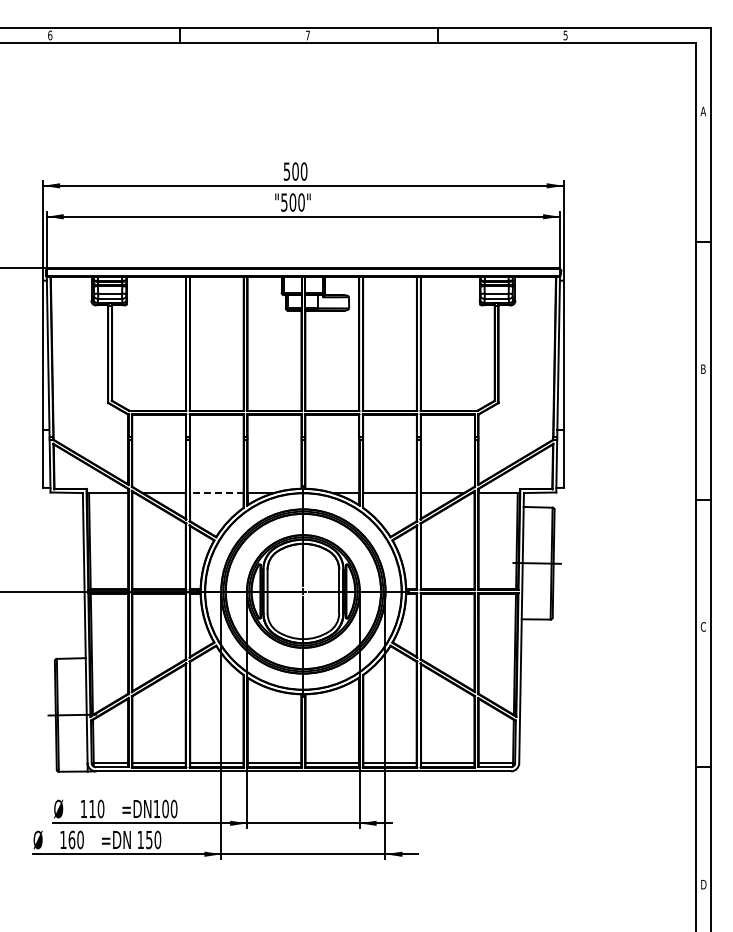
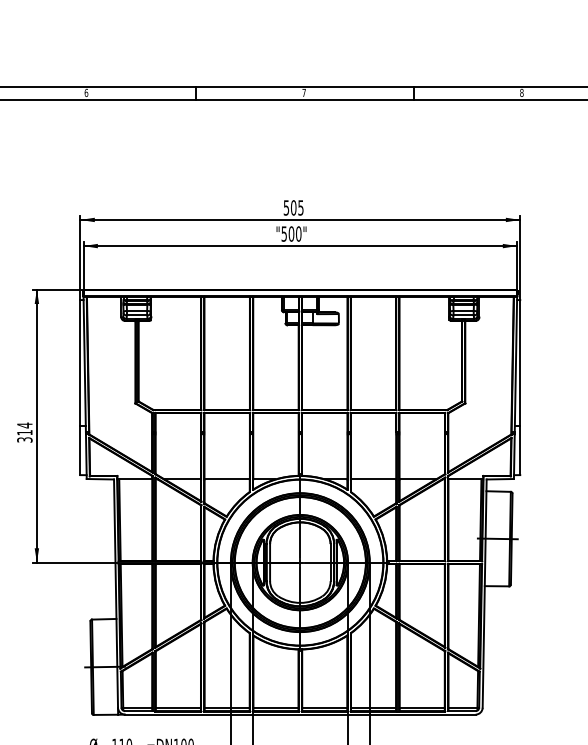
text: (565, 35) -> (521, 92), 5 -> 8
text: (303, 171) -> (300, 207), 500 -> 505
line: (216, 493) -> (226, 479), dashed -> solid

